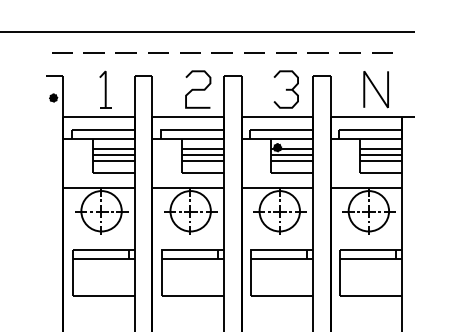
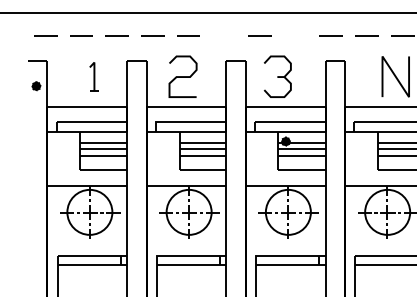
line: (221, 52) -> (223, 35), removed
line: (286, 52) -> (295, 35), removed
part: (105, 89) -> (94, 76), size x0.7
curve: (198, 89) -> (183, 76), moved
part: (285, 89) -> (276, 76), moved

